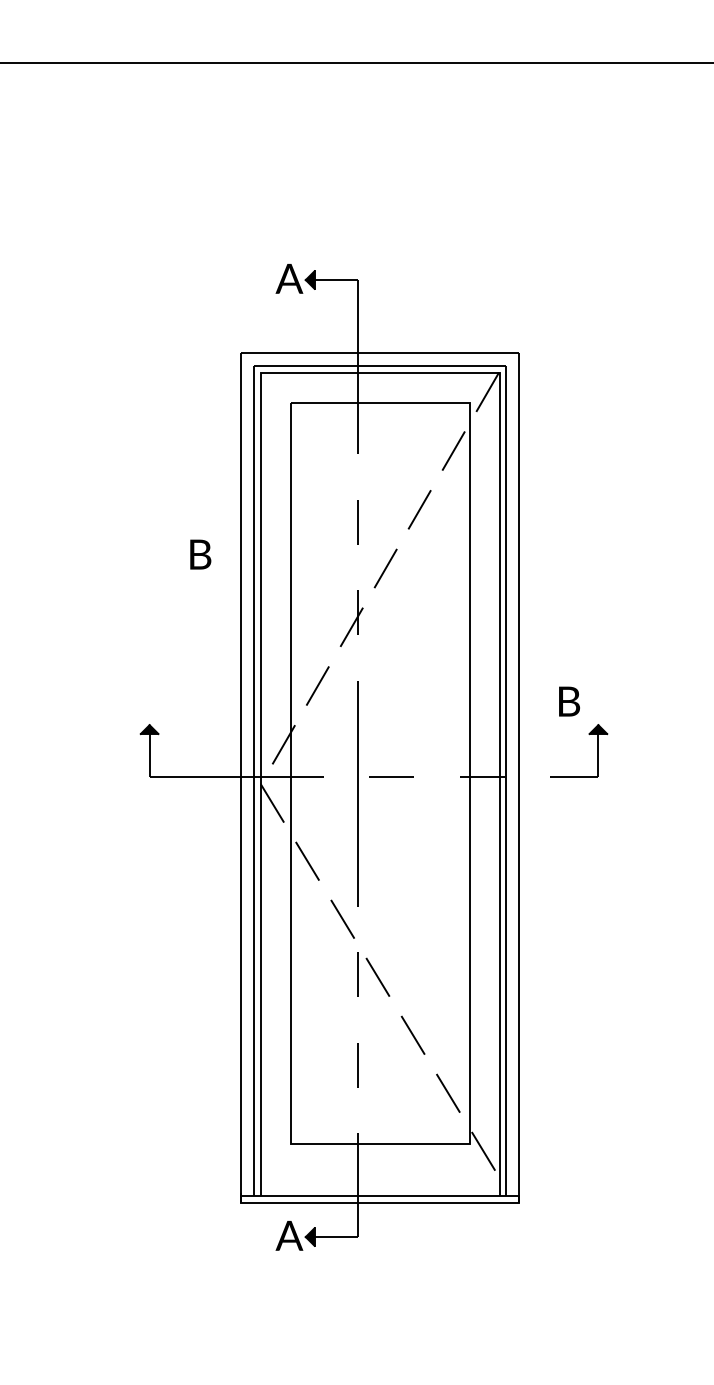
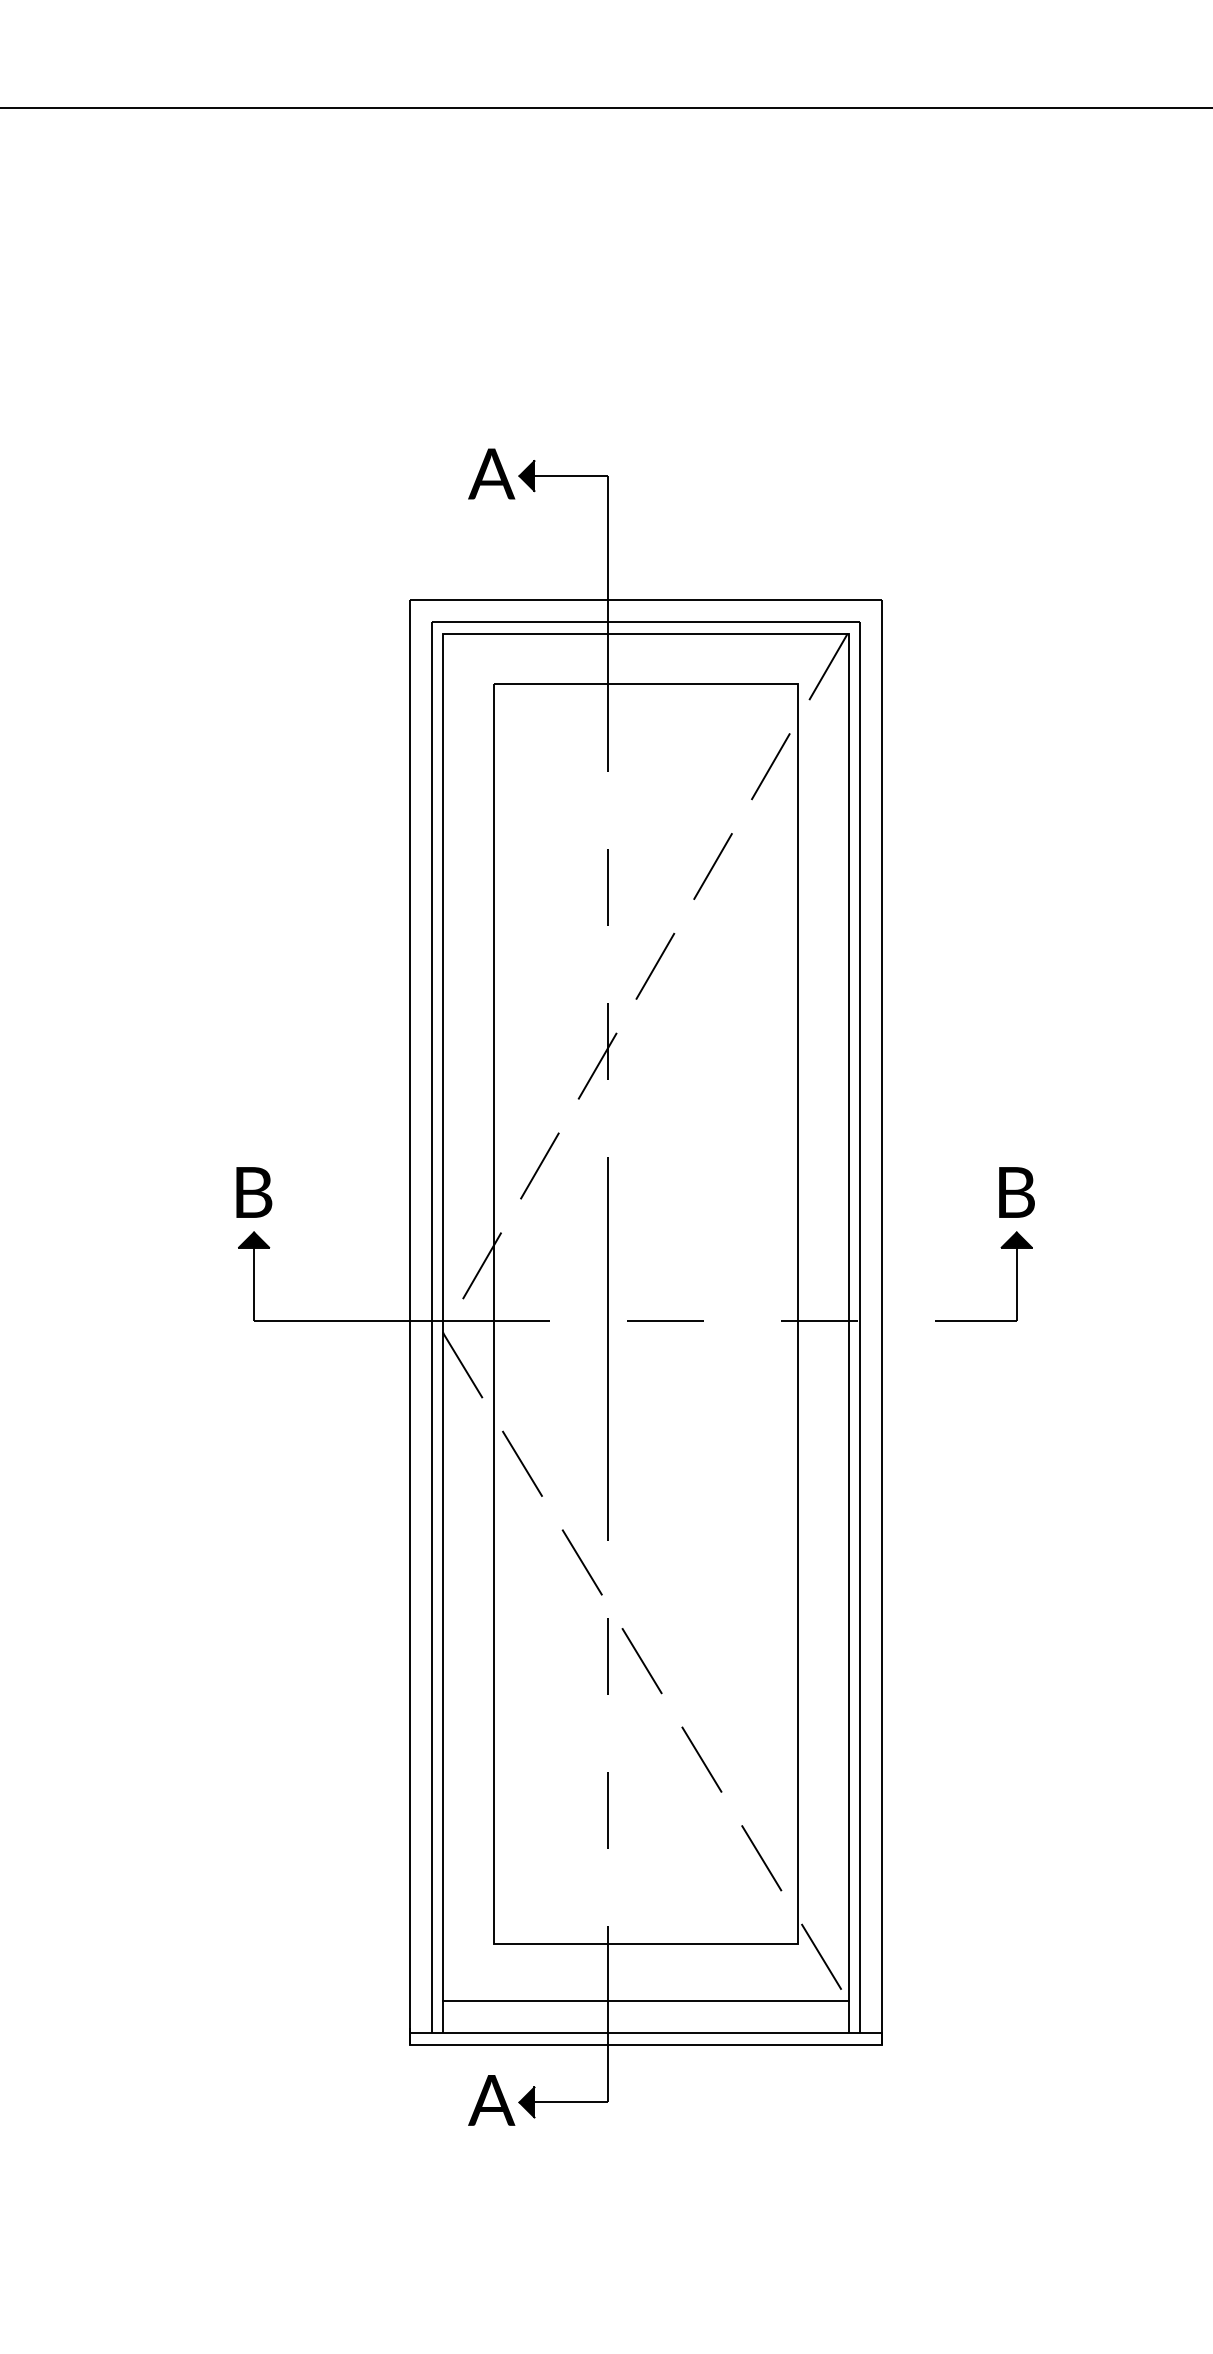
text: (200, 554) -> (253, 1192), moved
text: (569, 701) -> (1016, 1192), moved
line: (379, 1177) -> (644, 2001), added

